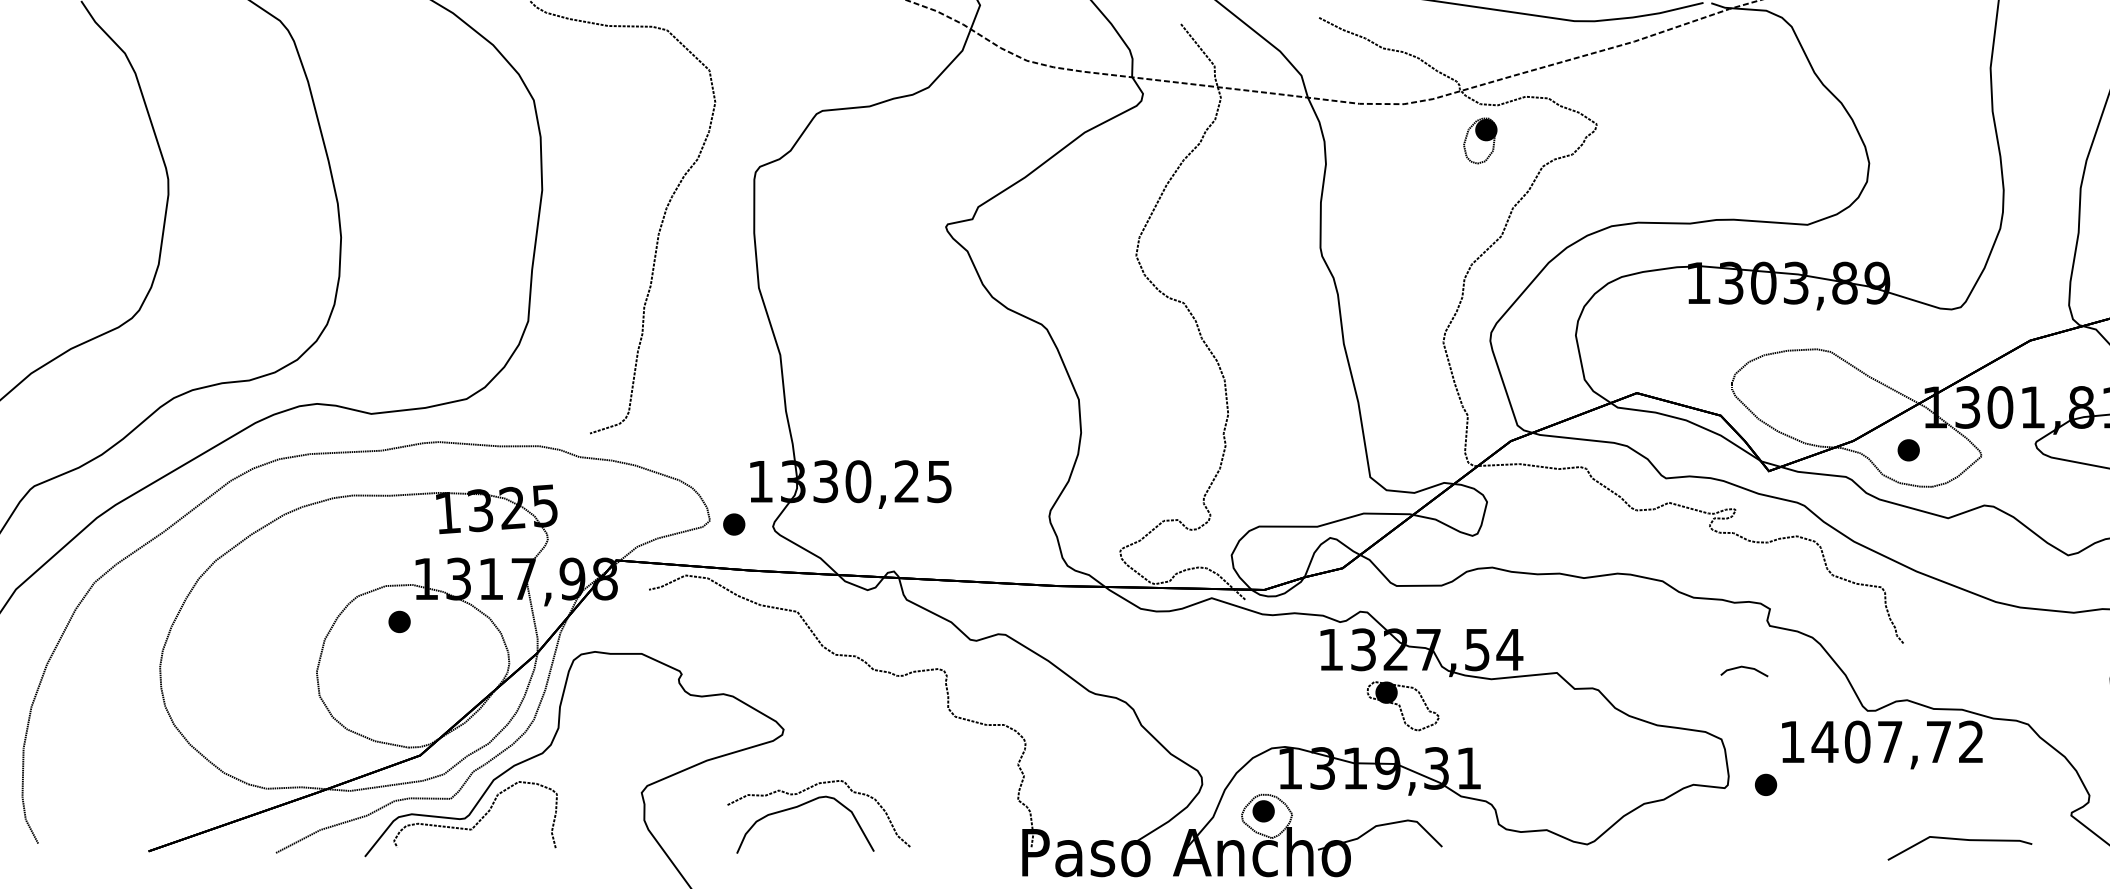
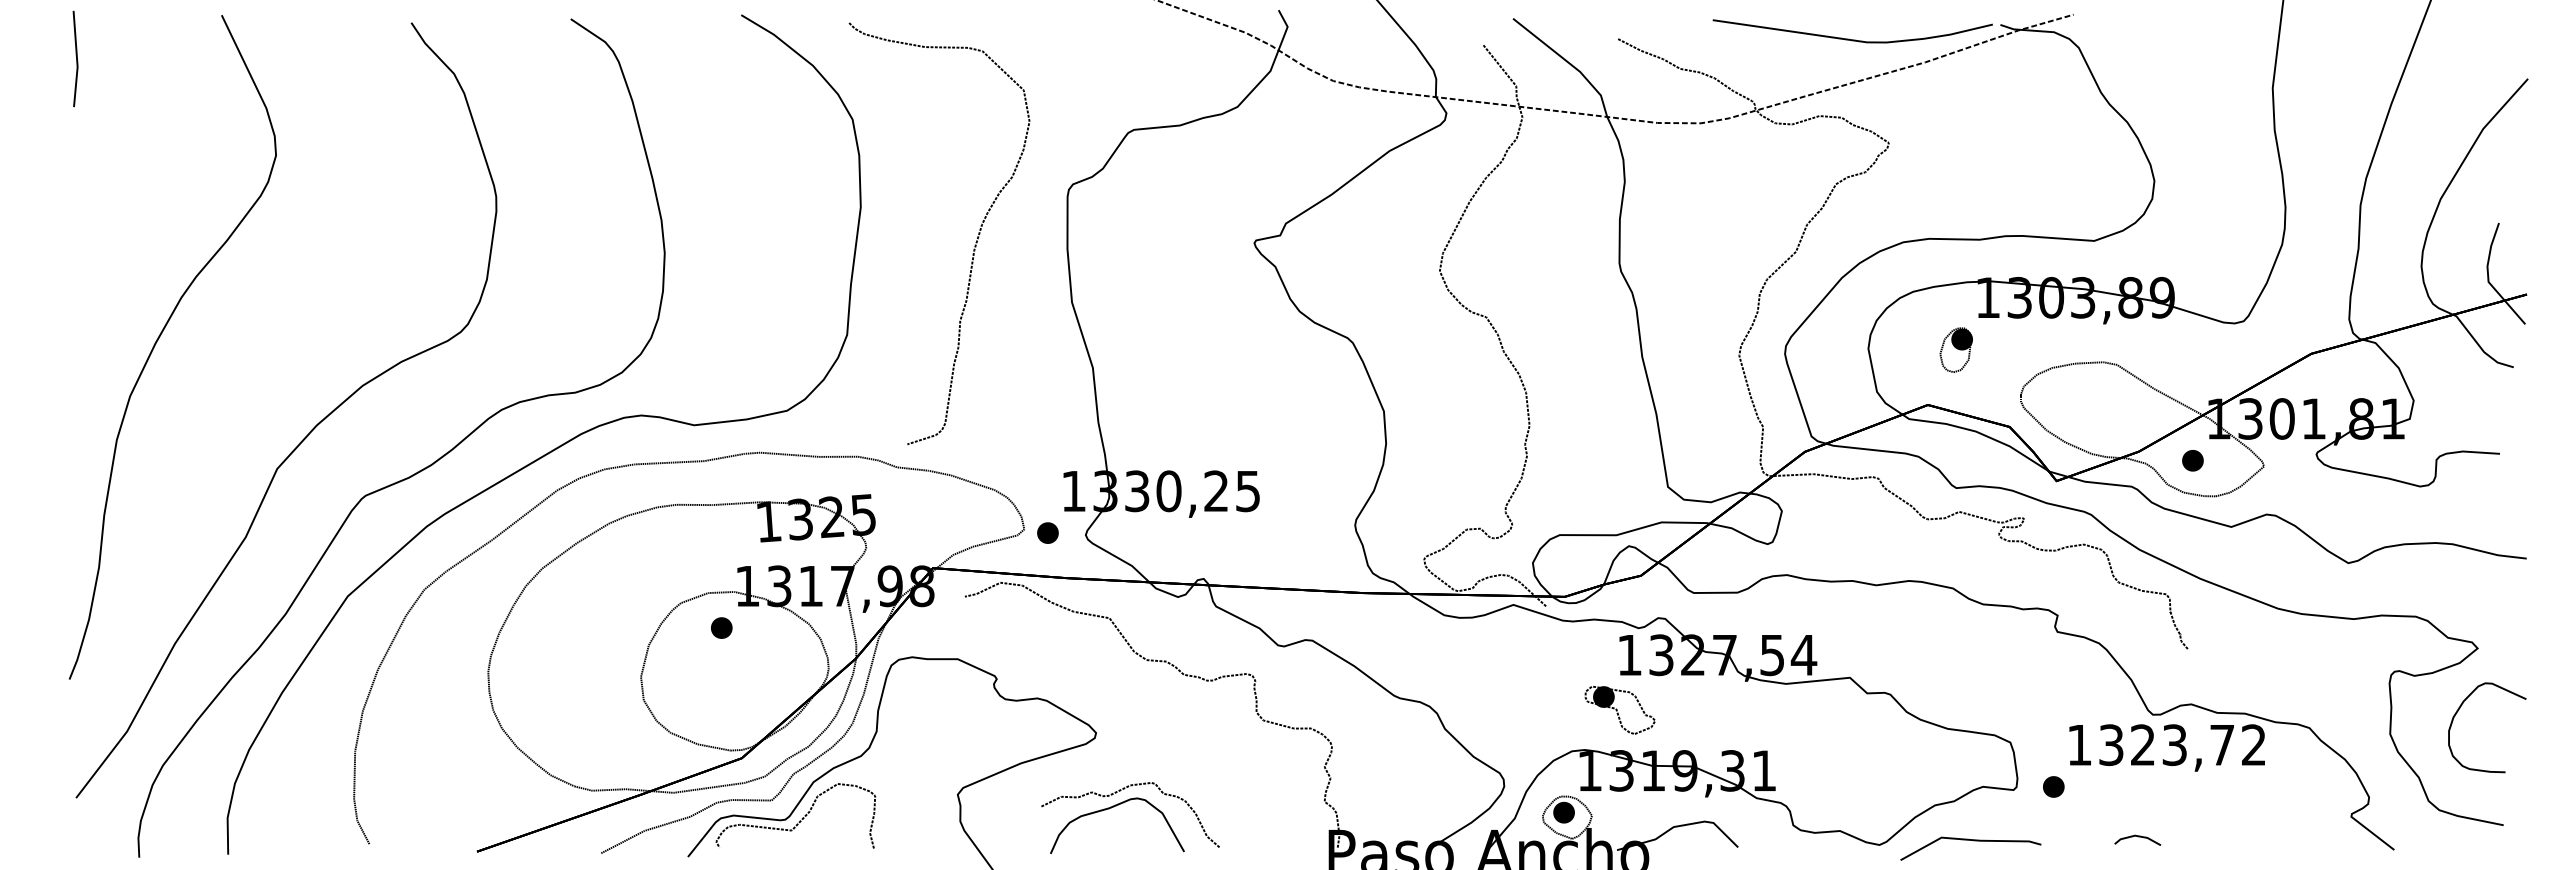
part: (1479, 140) -> (1955, 349), moved
line: (1745, 668) -> (2138, 837), moved
part: (1402, 705) -> (1619, 709), moved
text: (1857, 742) -> (2142, 745), 1407,72 -> 1323,72
line: (1962, 840) -> (1973, 841), moved

